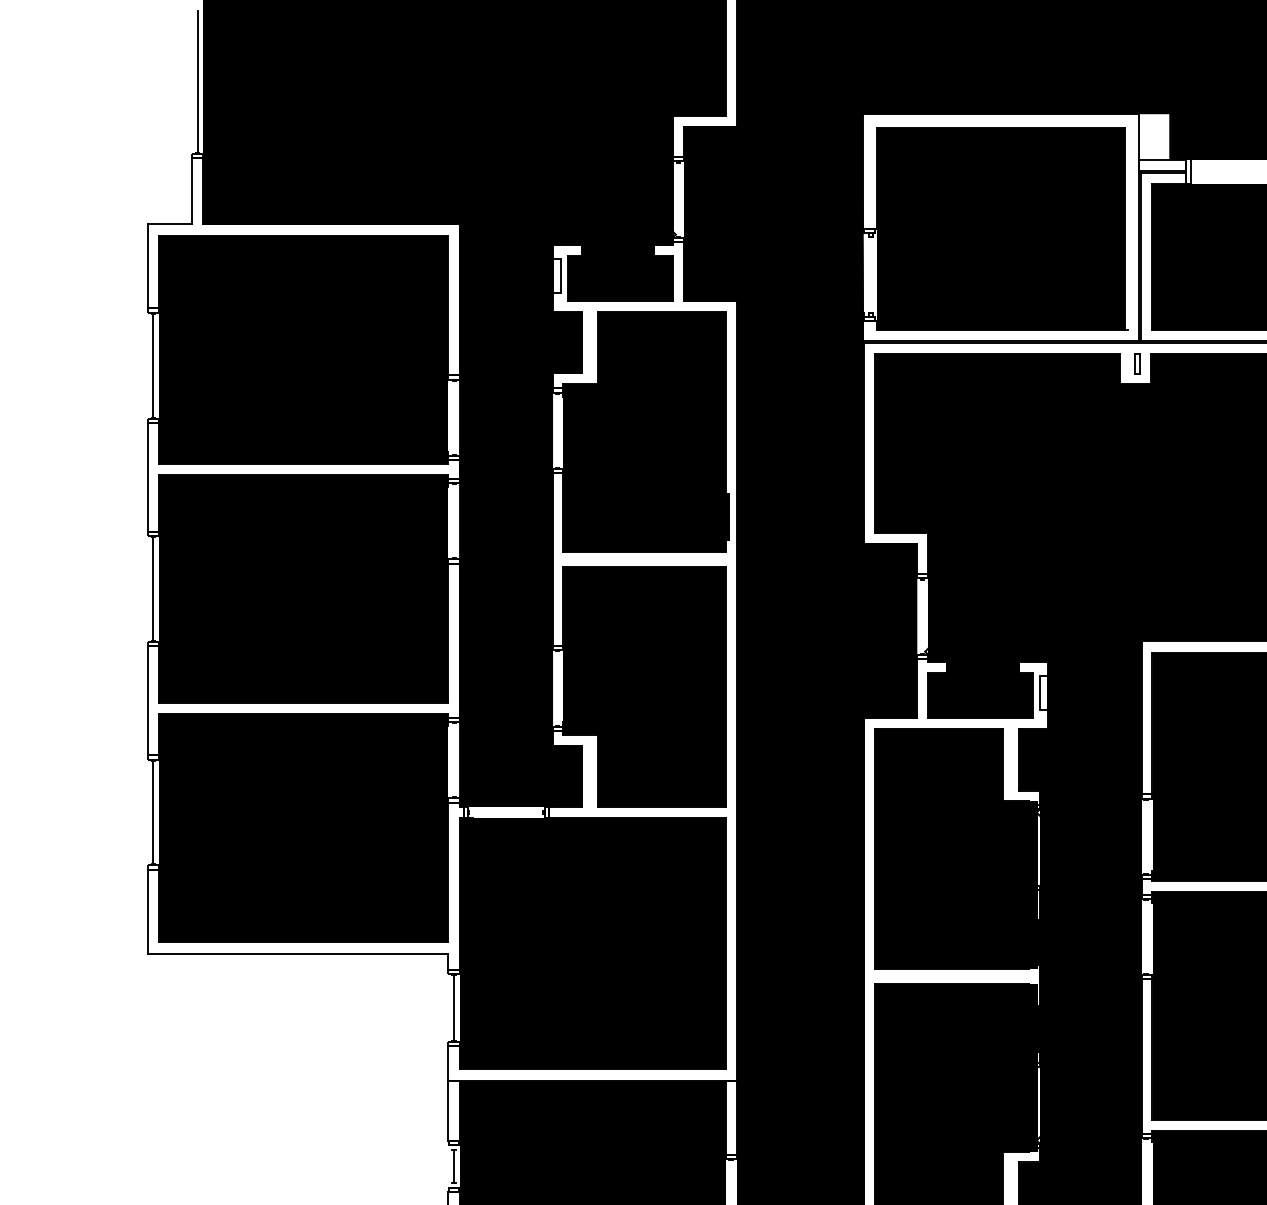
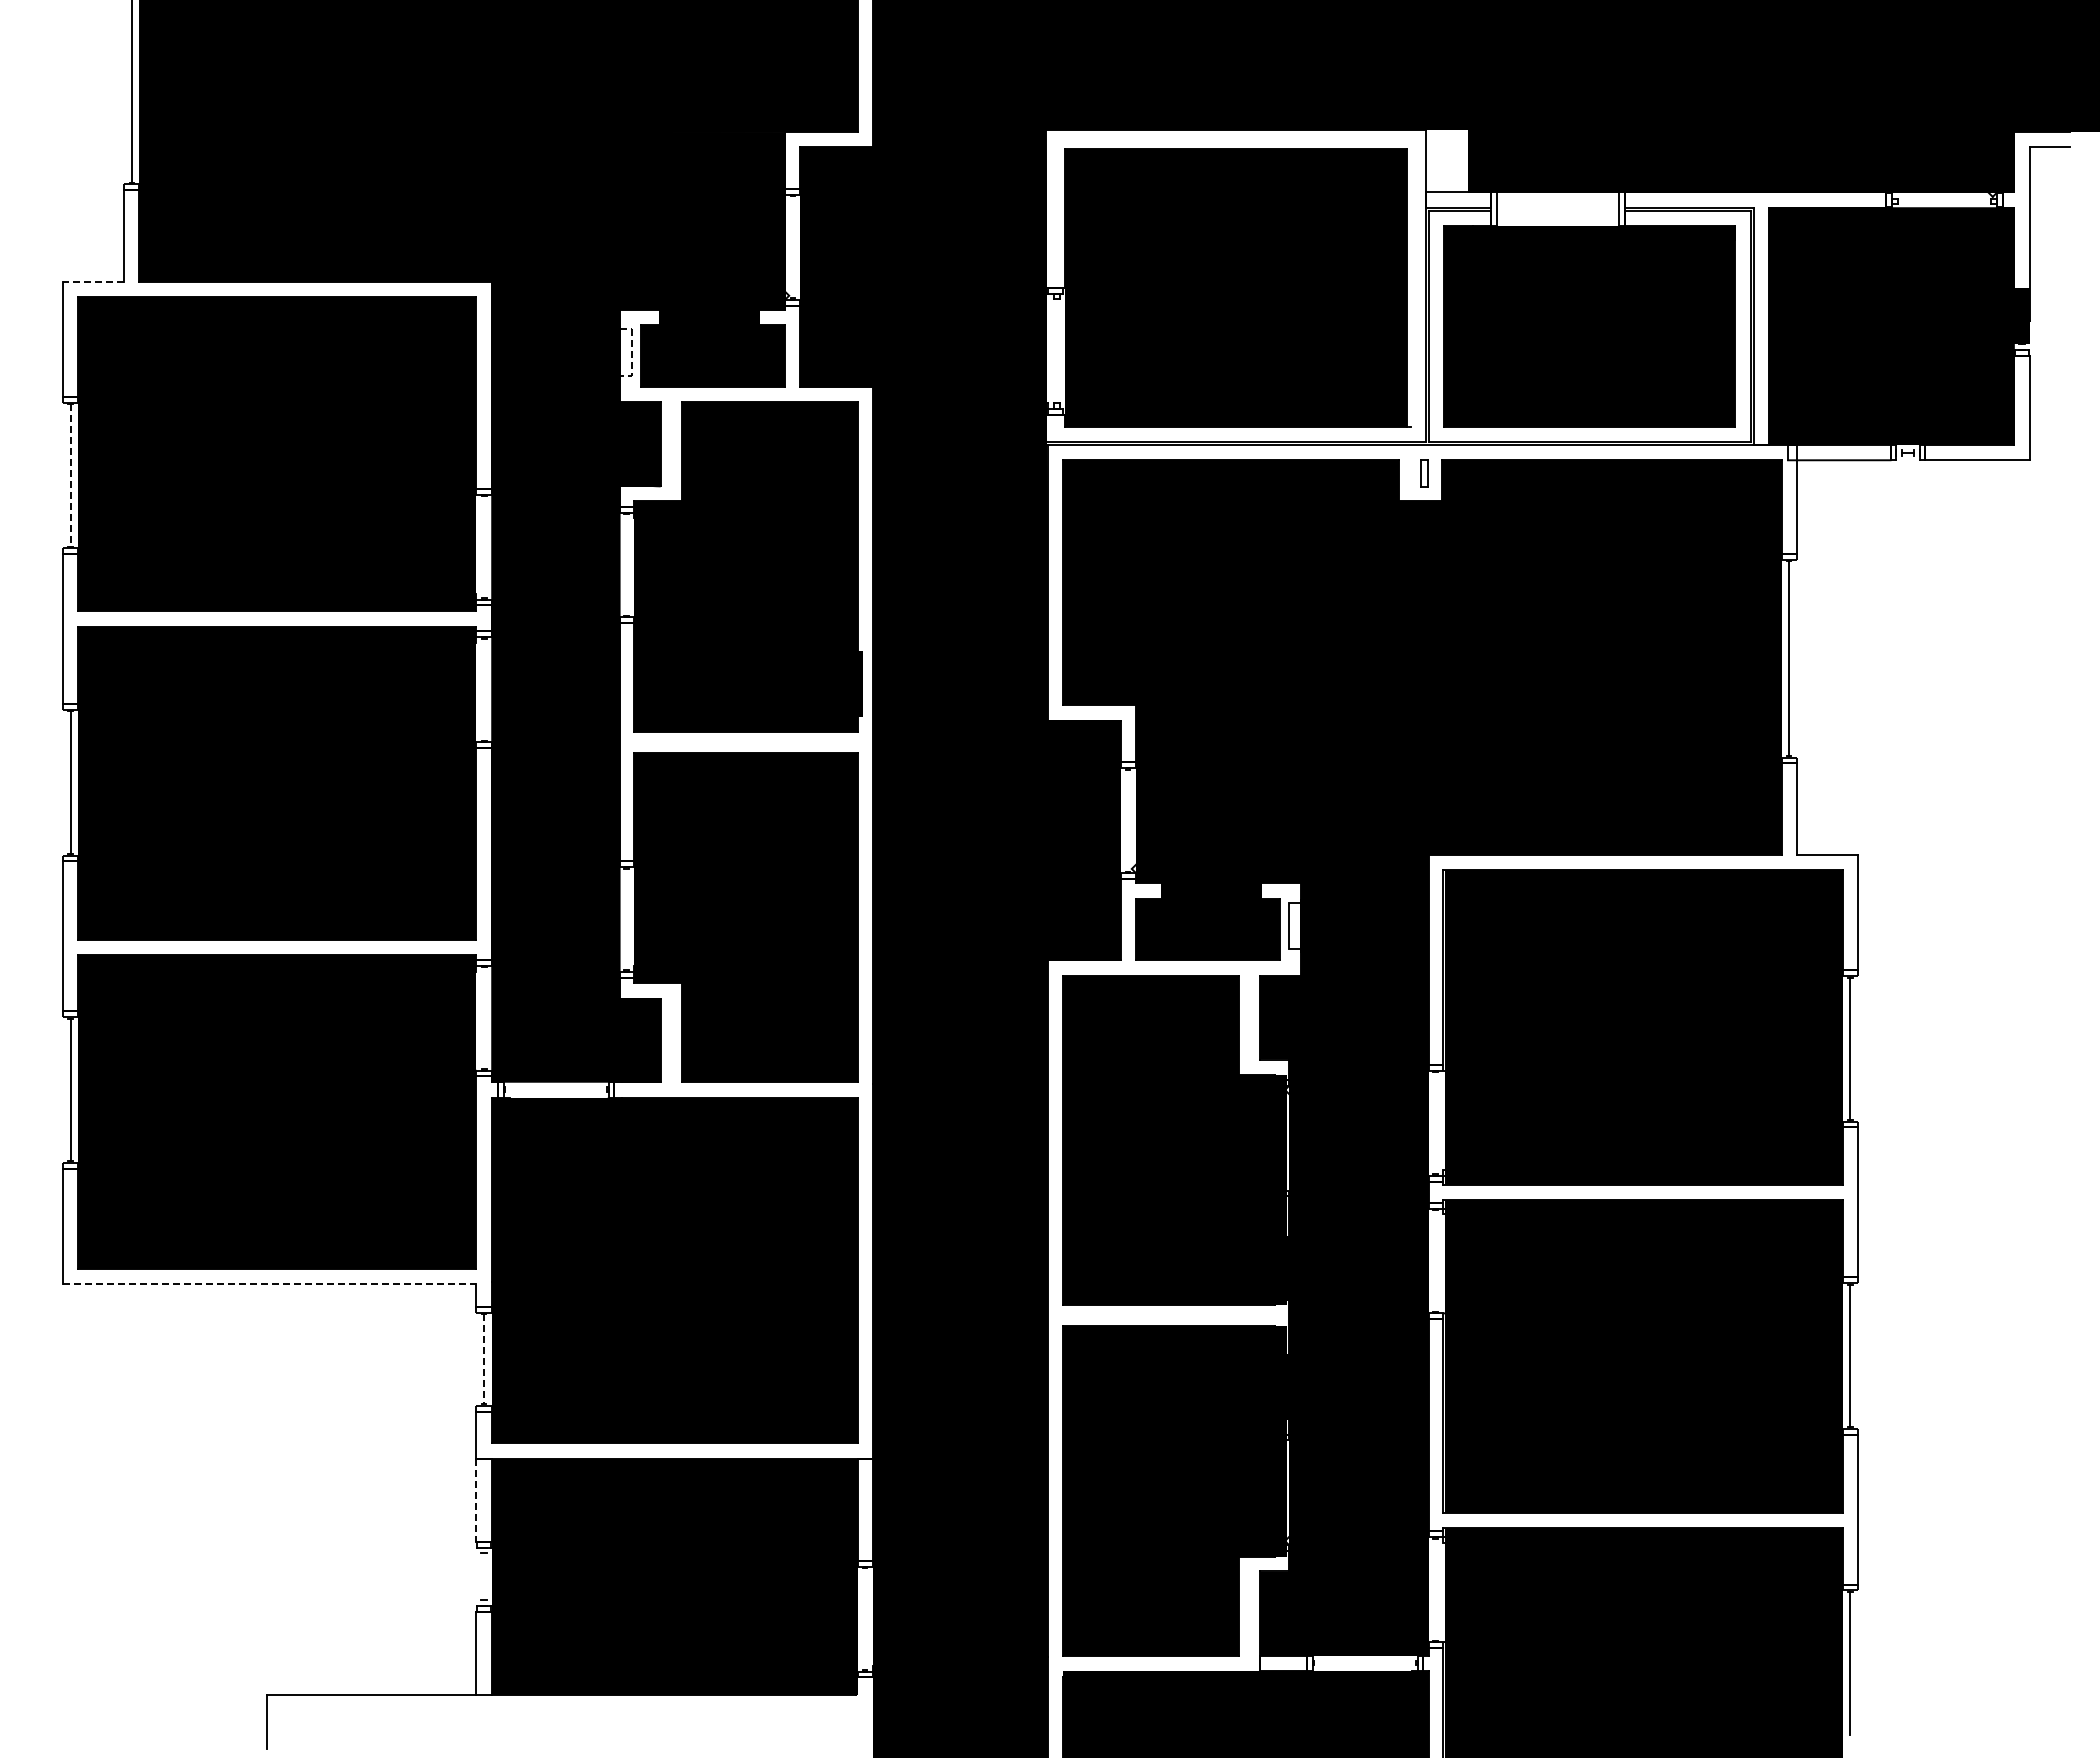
line: (169, 224) -> (93, 281), solid -> dashed
line: (561, 276) -> (631, 353), solid -> dashed
line: (153, 366) -> (70, 476), solid -> dashed
line: (297, 953) -> (269, 1283), solid -> dashed
line: (454, 1008) -> (484, 1359), solid -> dashed
line: (448, 1111) -> (476, 1500), solid -> dashed
line: (454, 1166) -> (484, 1576), removed

